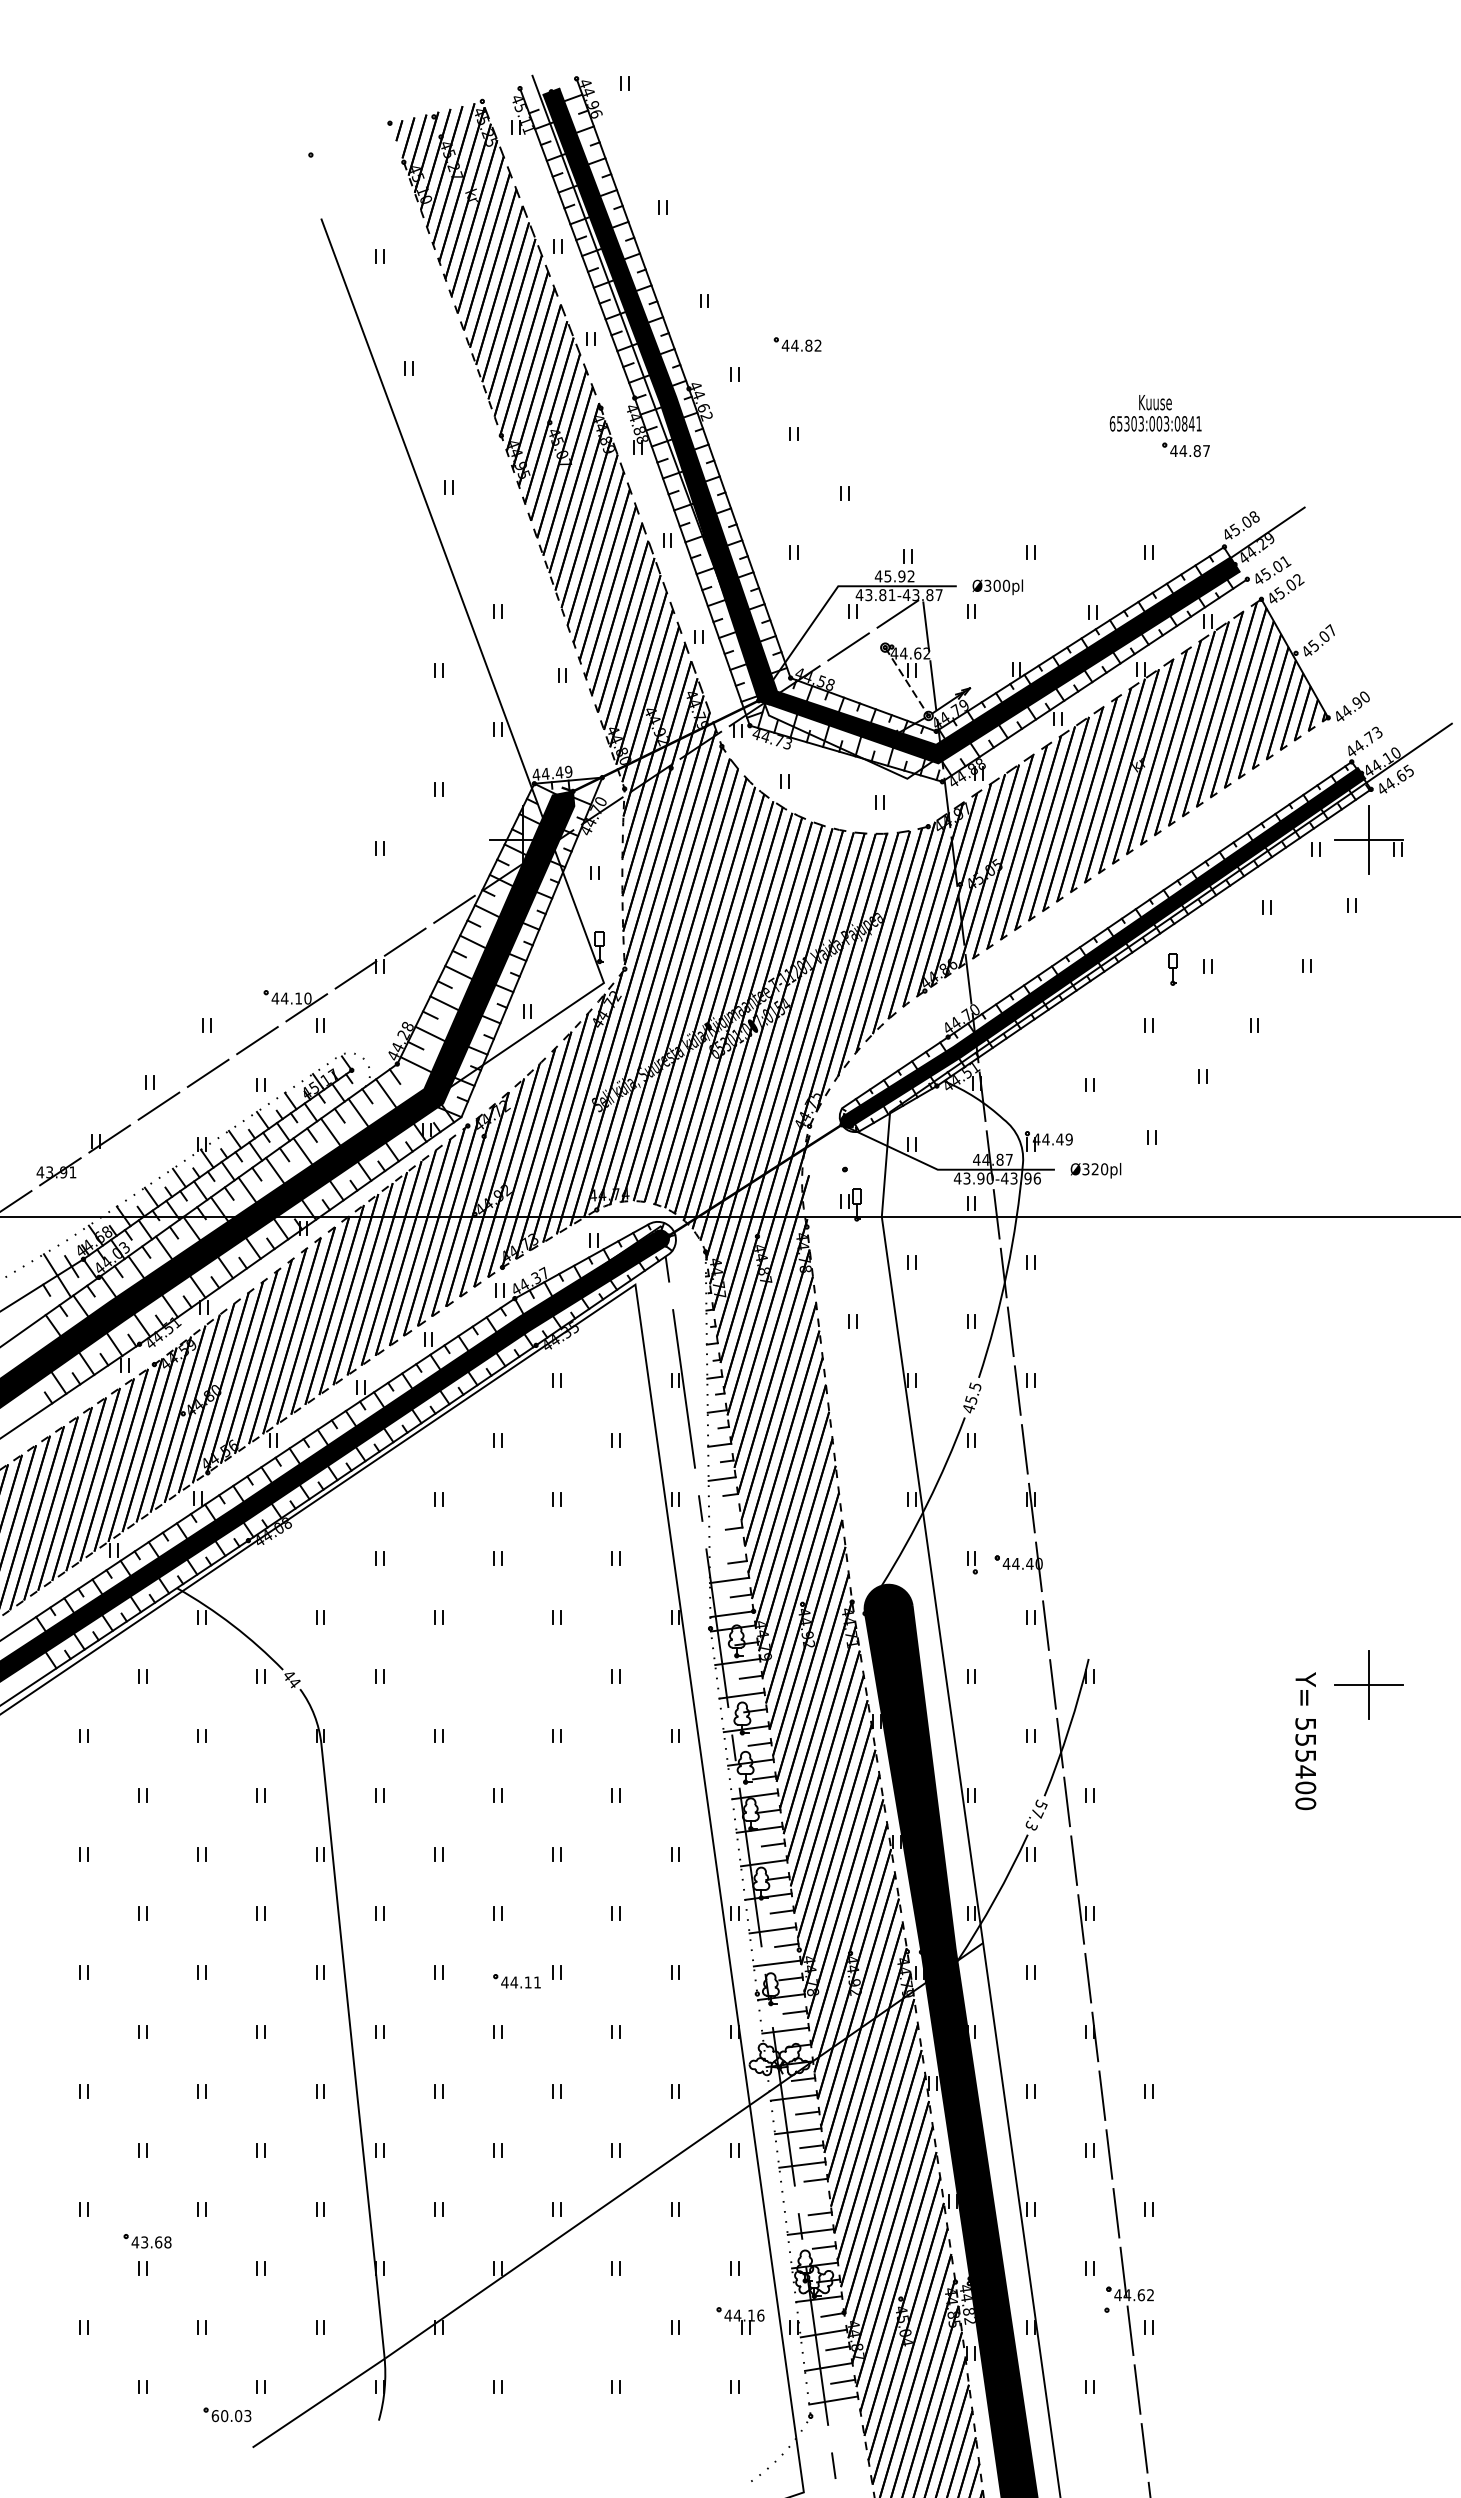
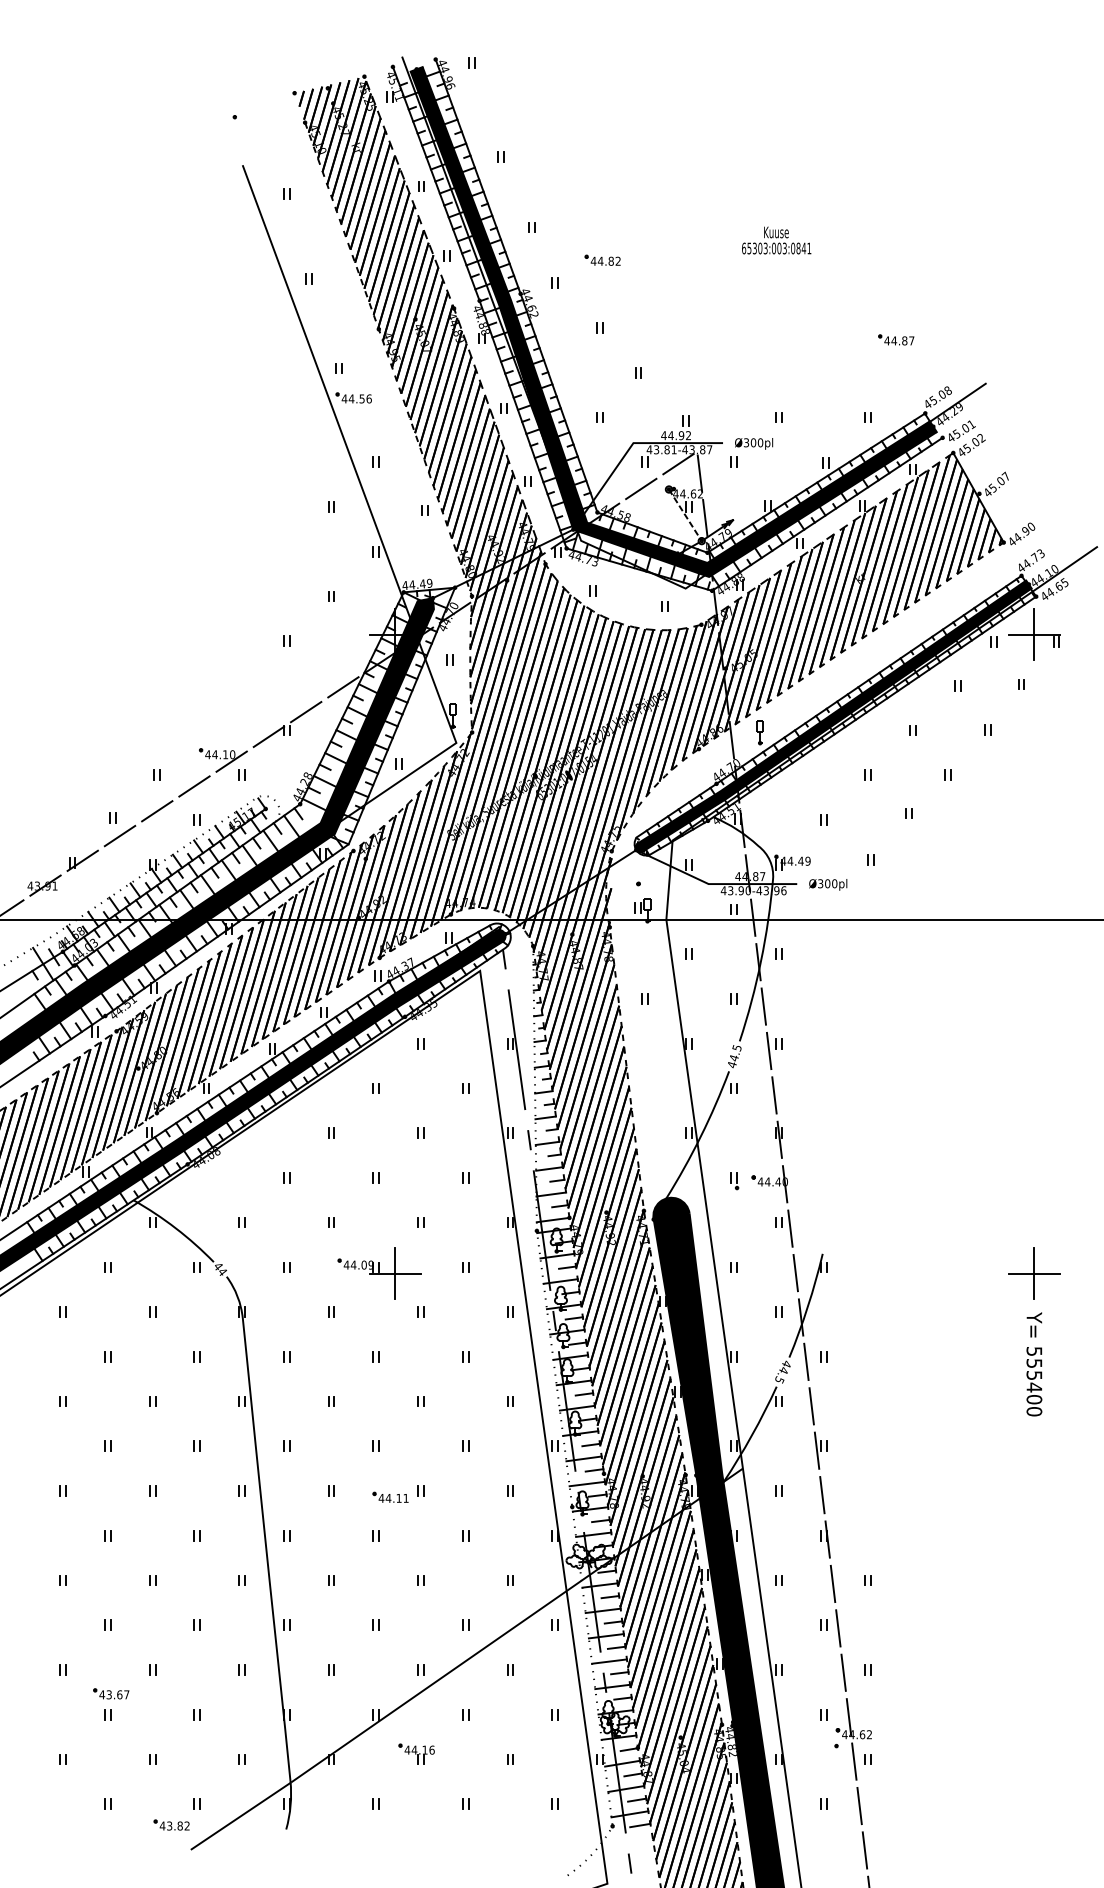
text: (1155, 413) -> (776, 240), moved
part: (468, 526) -> (353, 397), added
text: (887, 576) -> (670, 435), 45.92 -> 44.92
part: (1172, 969) -> (759, 732), moved
text: (1094, 1169) -> (827, 883), Ø320pl -> Ø300pl
text: (971, 1400) -> (734, 1058), 45.5 -> 44.5
line: (724, 1512) -> (547, 1143), added
line: (726, 1546) -> (548, 1168), added
part: (502, 1684) -> (379, 1273), added
text: (1305, 1741) -> (1034, 1364), moved
text: (1036, 1814) -> (783, 1371), 57.3 -> 44.5
line: (806, 2198) -> (609, 1661), added
text: (167, 2242) -> (126, 1694), 43.68 -> 43.67
part: (740, 2320) -> (416, 1753), moved
line: (846, 2415) -> (639, 1825), added
text: (231, 2416) -> (174, 1826), 60.03 -> 43.82

